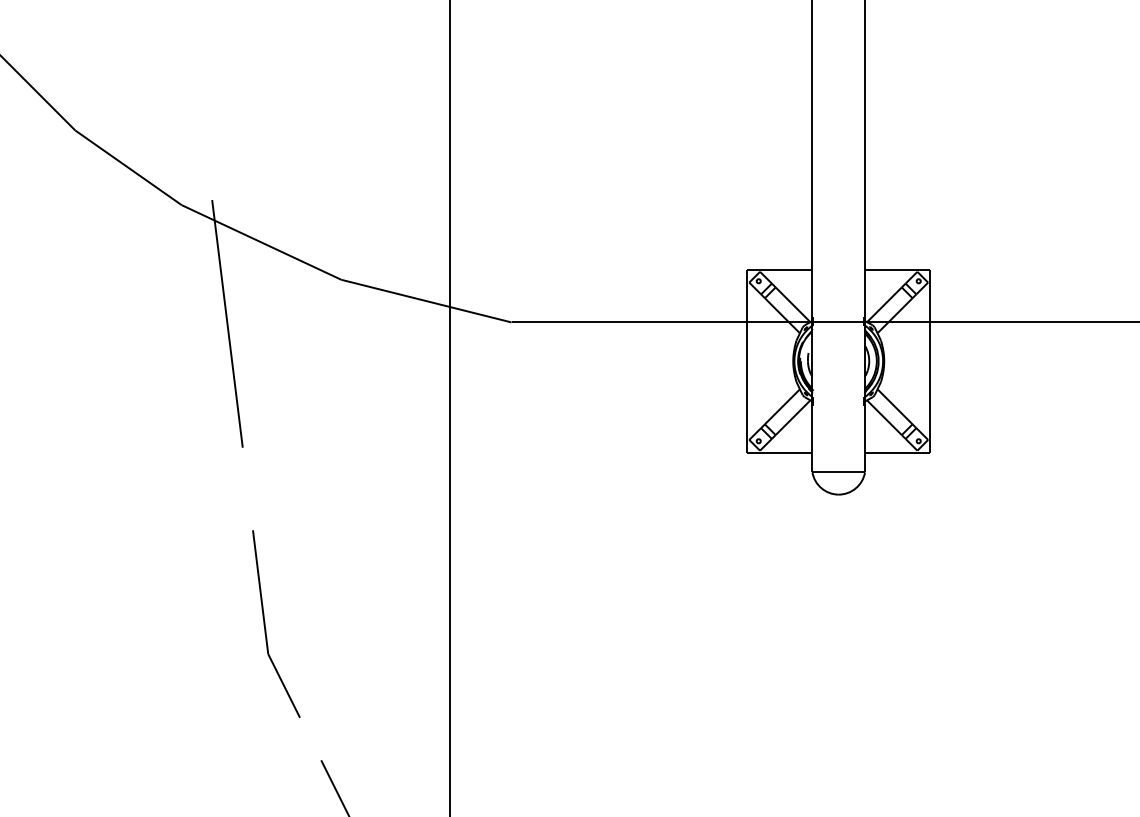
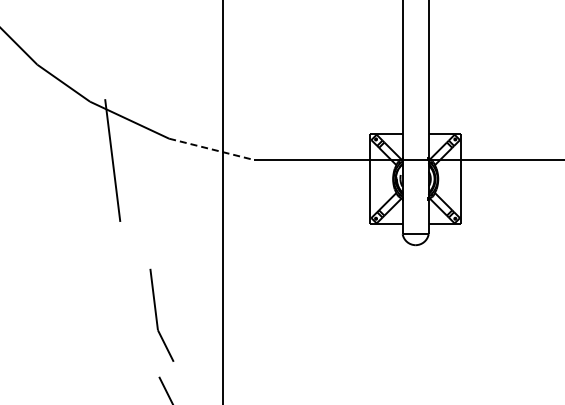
line: (426, 301) -> (211, 149), solid -> dashed
part: (275, 622) -> (161, 314), moved

